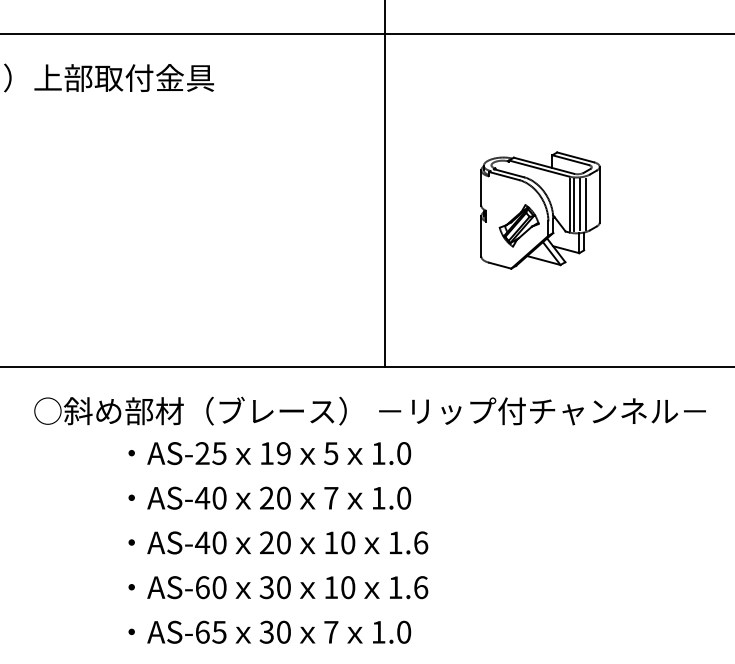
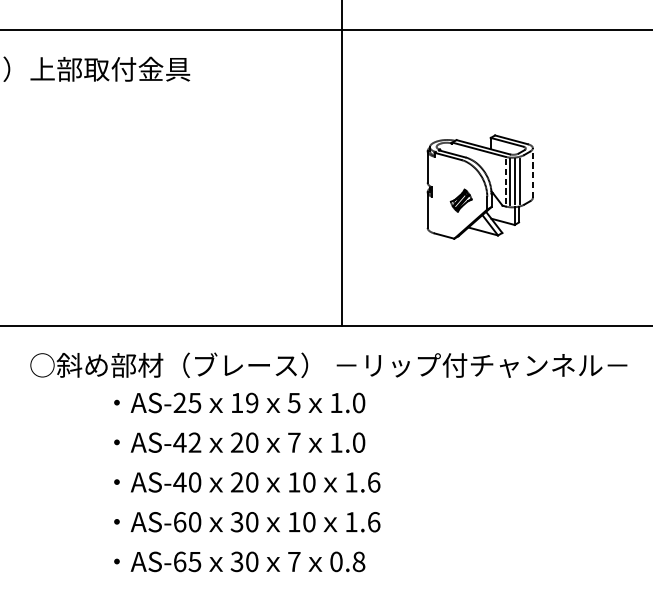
line: (599, 194) -> (532, 172), solid -> dashed
line: (569, 205) -> (506, 182), solid -> dashed
part: (518, 225) -> (460, 200), size x0.6
text: (219, 497) -> (194, 442), AS-40 -> AS-42
text: (391, 631) -> (347, 561), 1.0 -> 0.8

